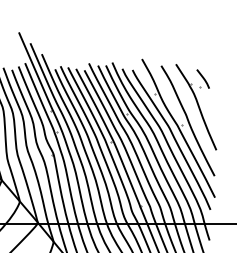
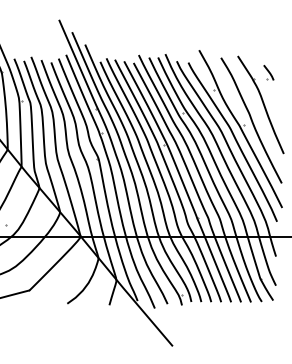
part: (202, 78) -> (268, 72), size x0.7

